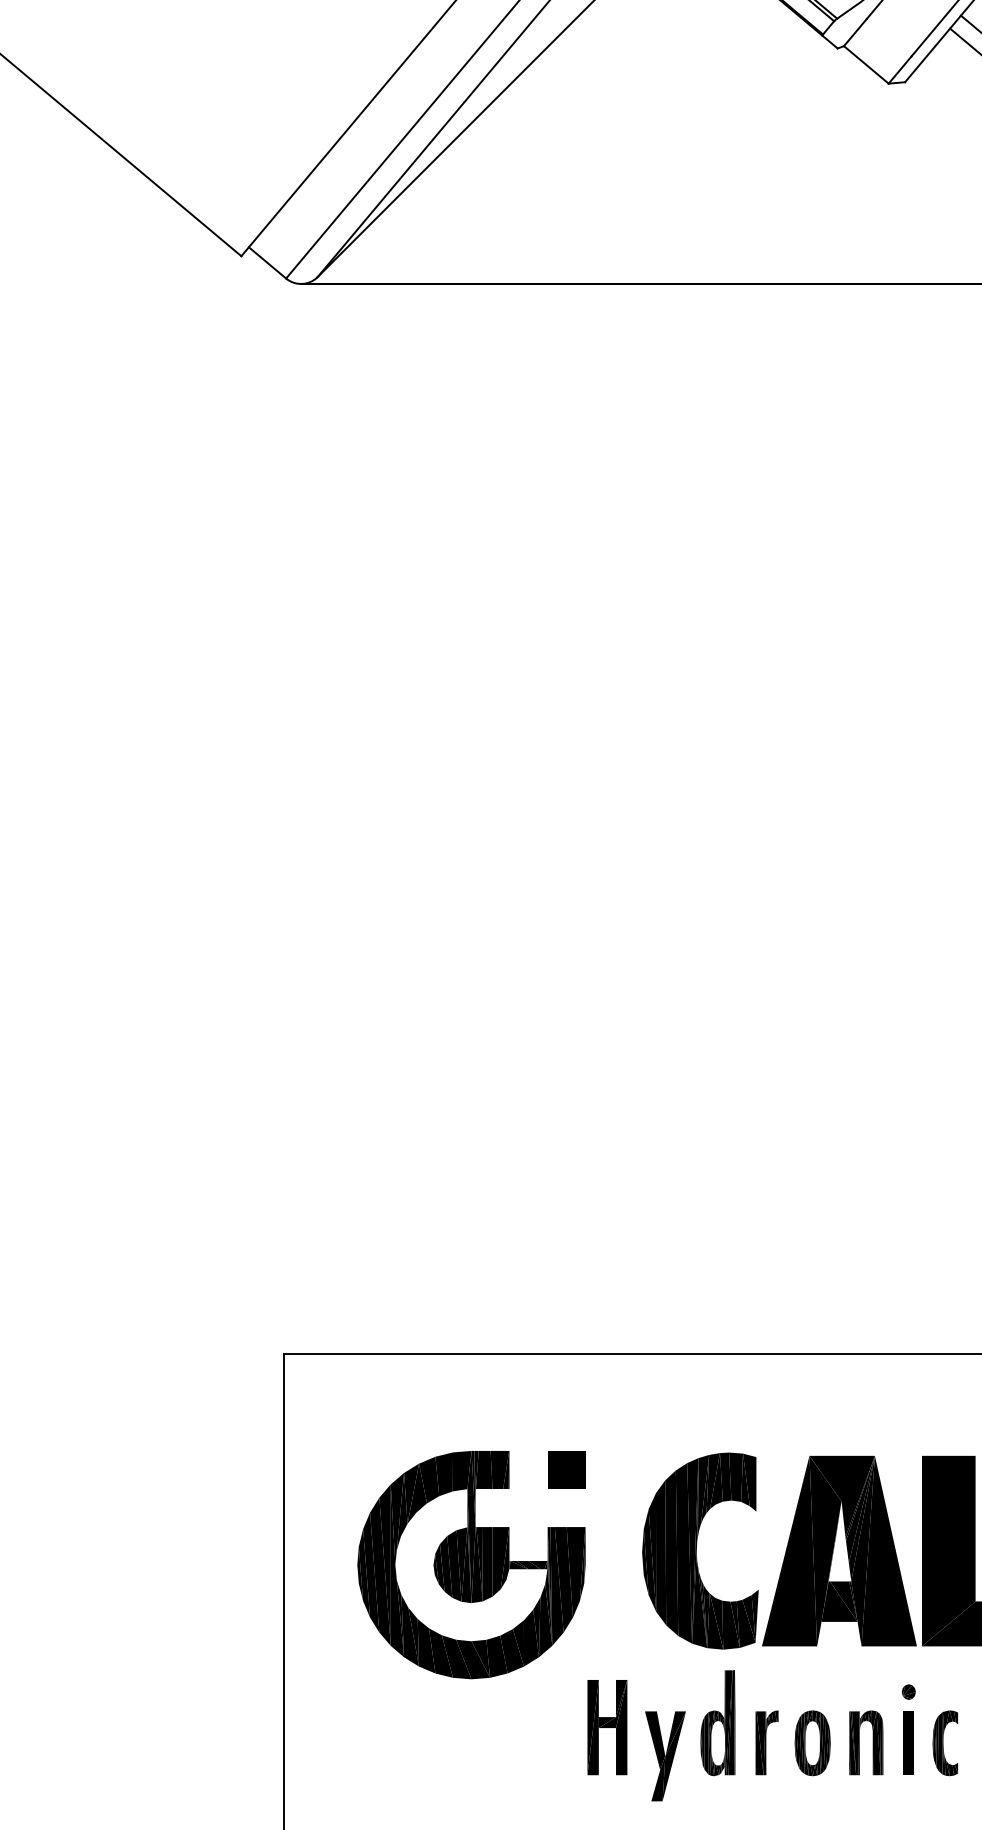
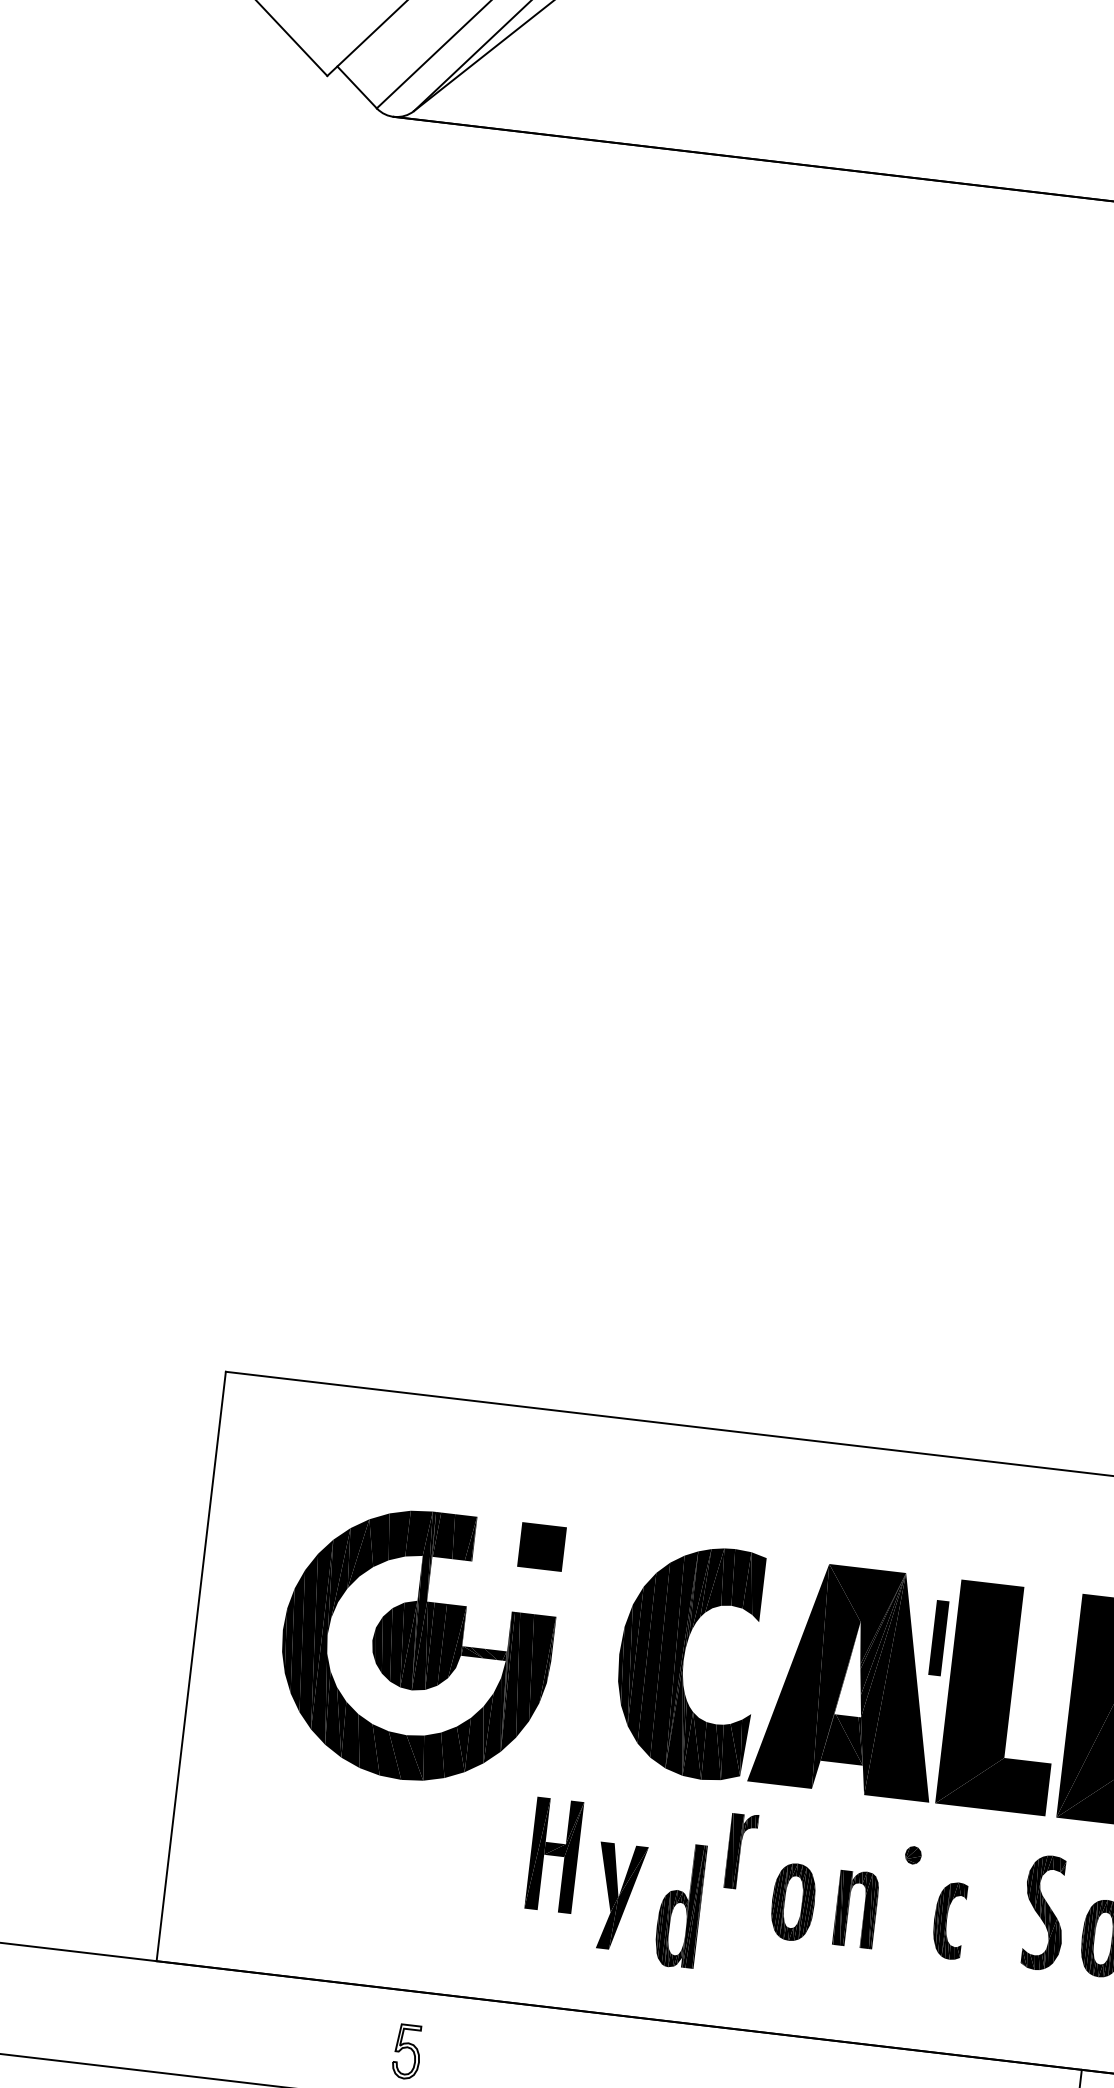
part: (717, 1723) -> (679, 1905), moved
part: (766, 1742) -> (740, 1850), moved
part: (908, 1742) -> (938, 1637), moved

